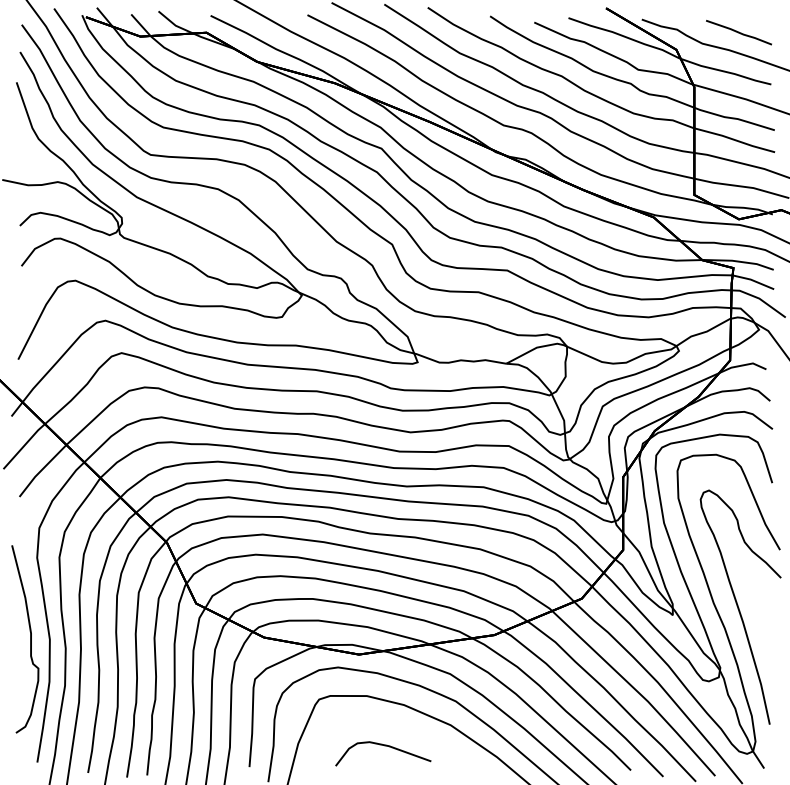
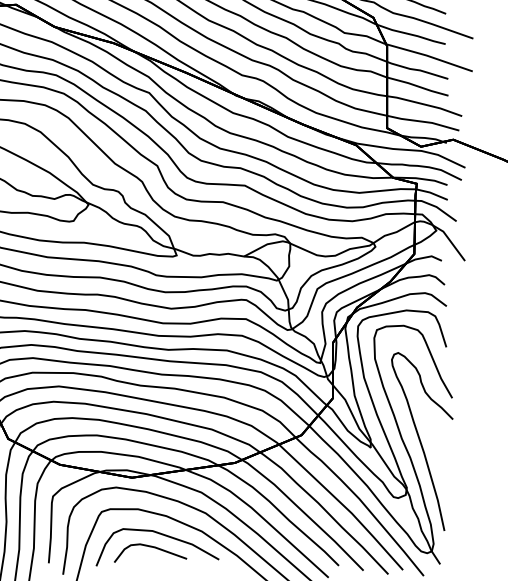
curve: (396, 729) -> (160, 534), added

